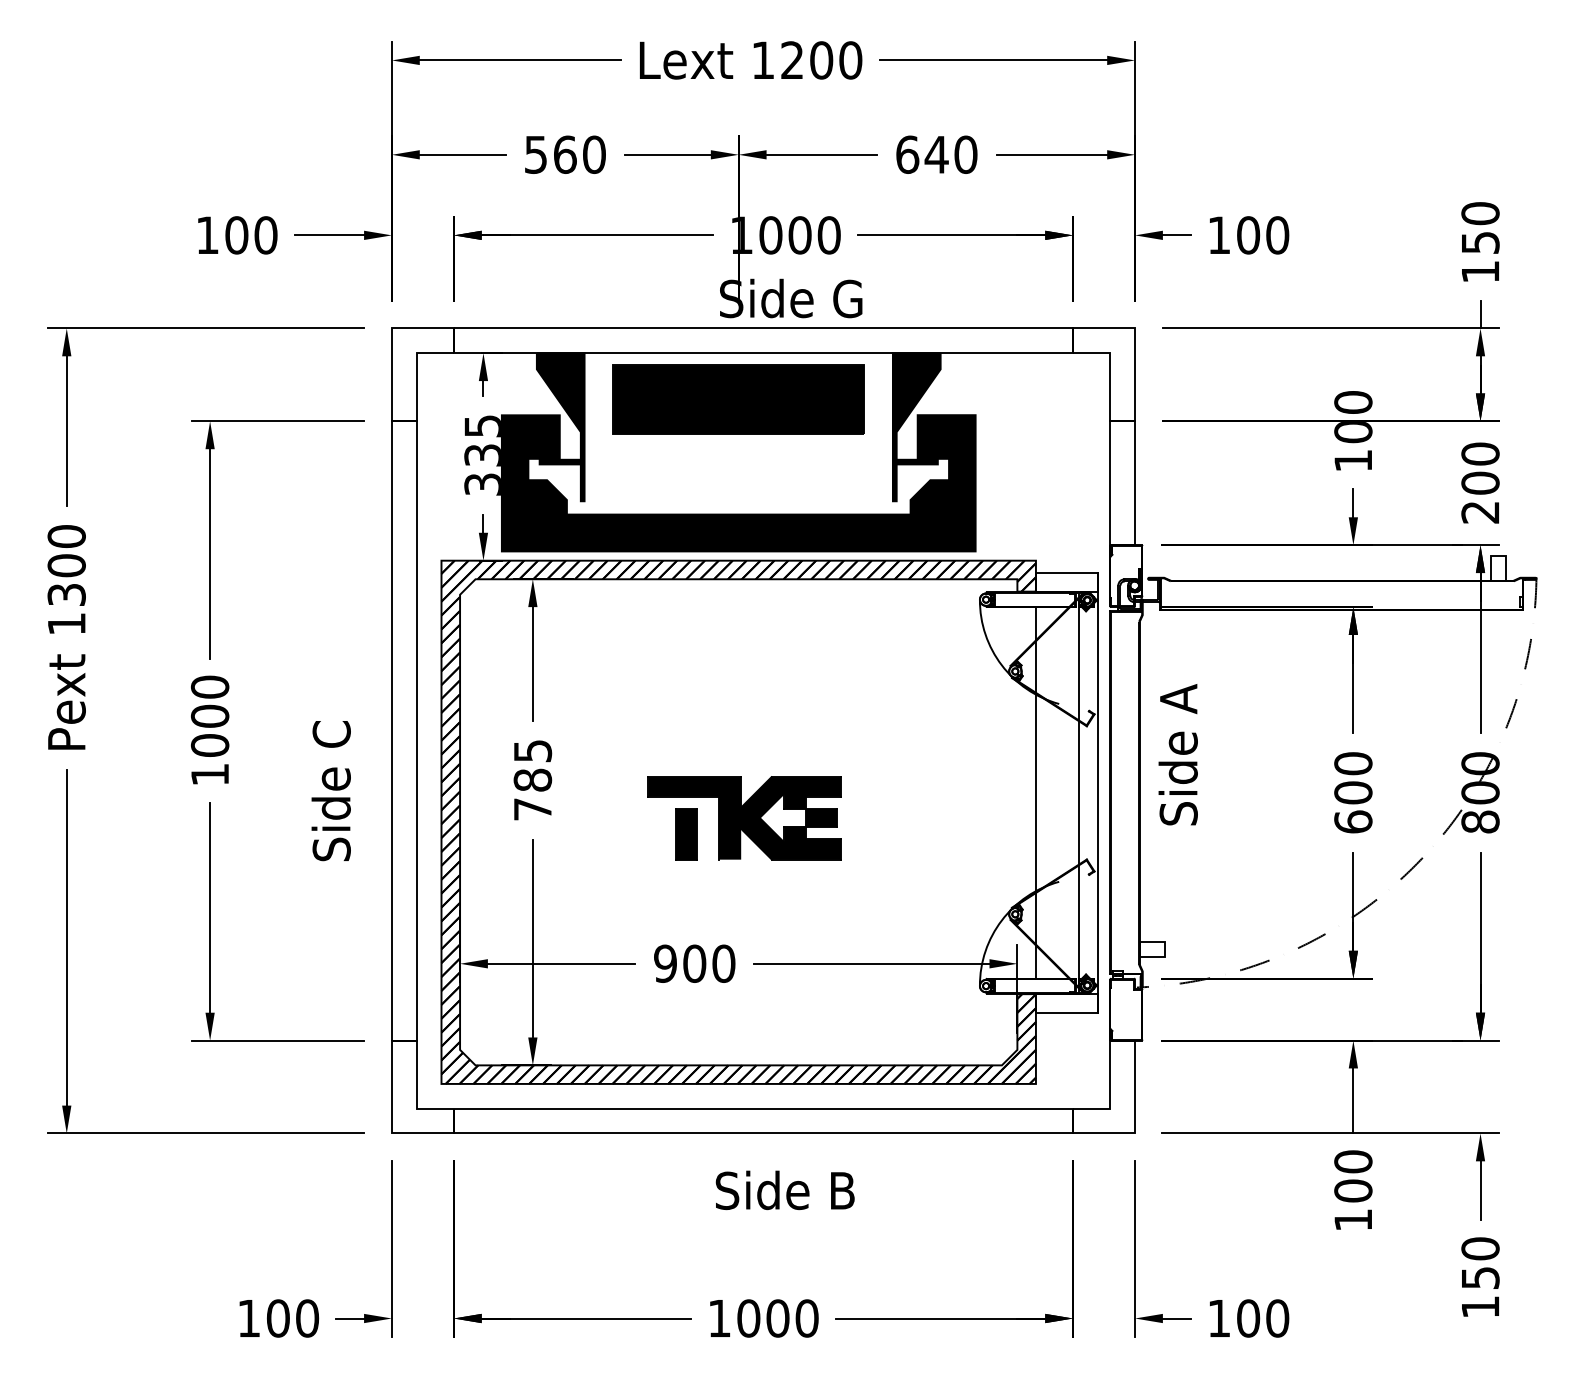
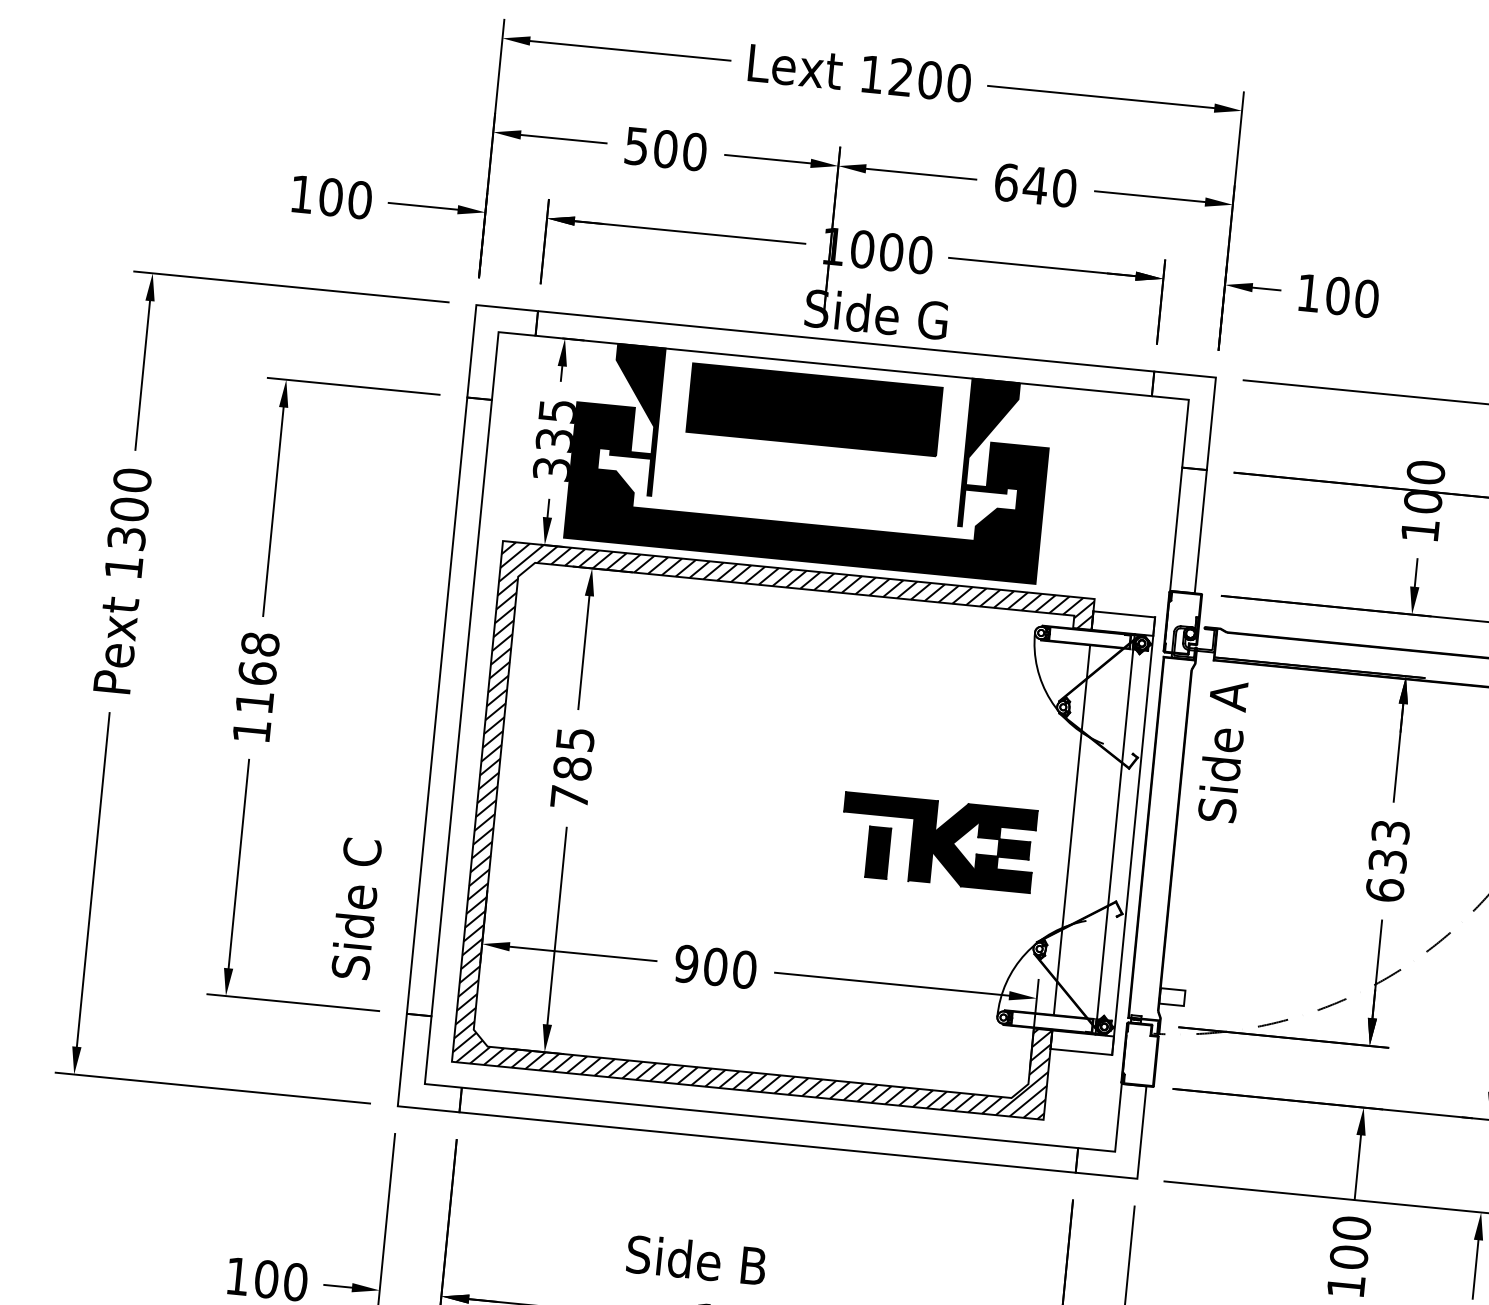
text: (564, 154) -> (665, 148), 560 -> 500
text: (209, 715) -> (257, 672), 1000 -> 1168
text: (1177, 754) -> (1221, 751), moved
text: (1353, 778) -> (1389, 846), 600 -> 633
text: (330, 791) -> (355, 909), moved
part: (744, 818) -> (937, 842), moved
hatch: (738, 821) -> (773, 829), removed
text: (784, 1190) -> (695, 1260), moved

